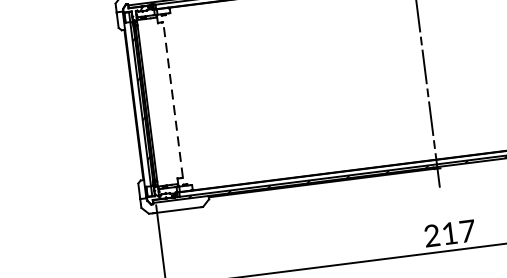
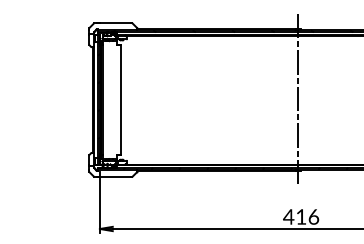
line: (172, 100) -> (120, 100), dashed -> solid
text: (449, 232) -> (301, 216), 217 -> 416

